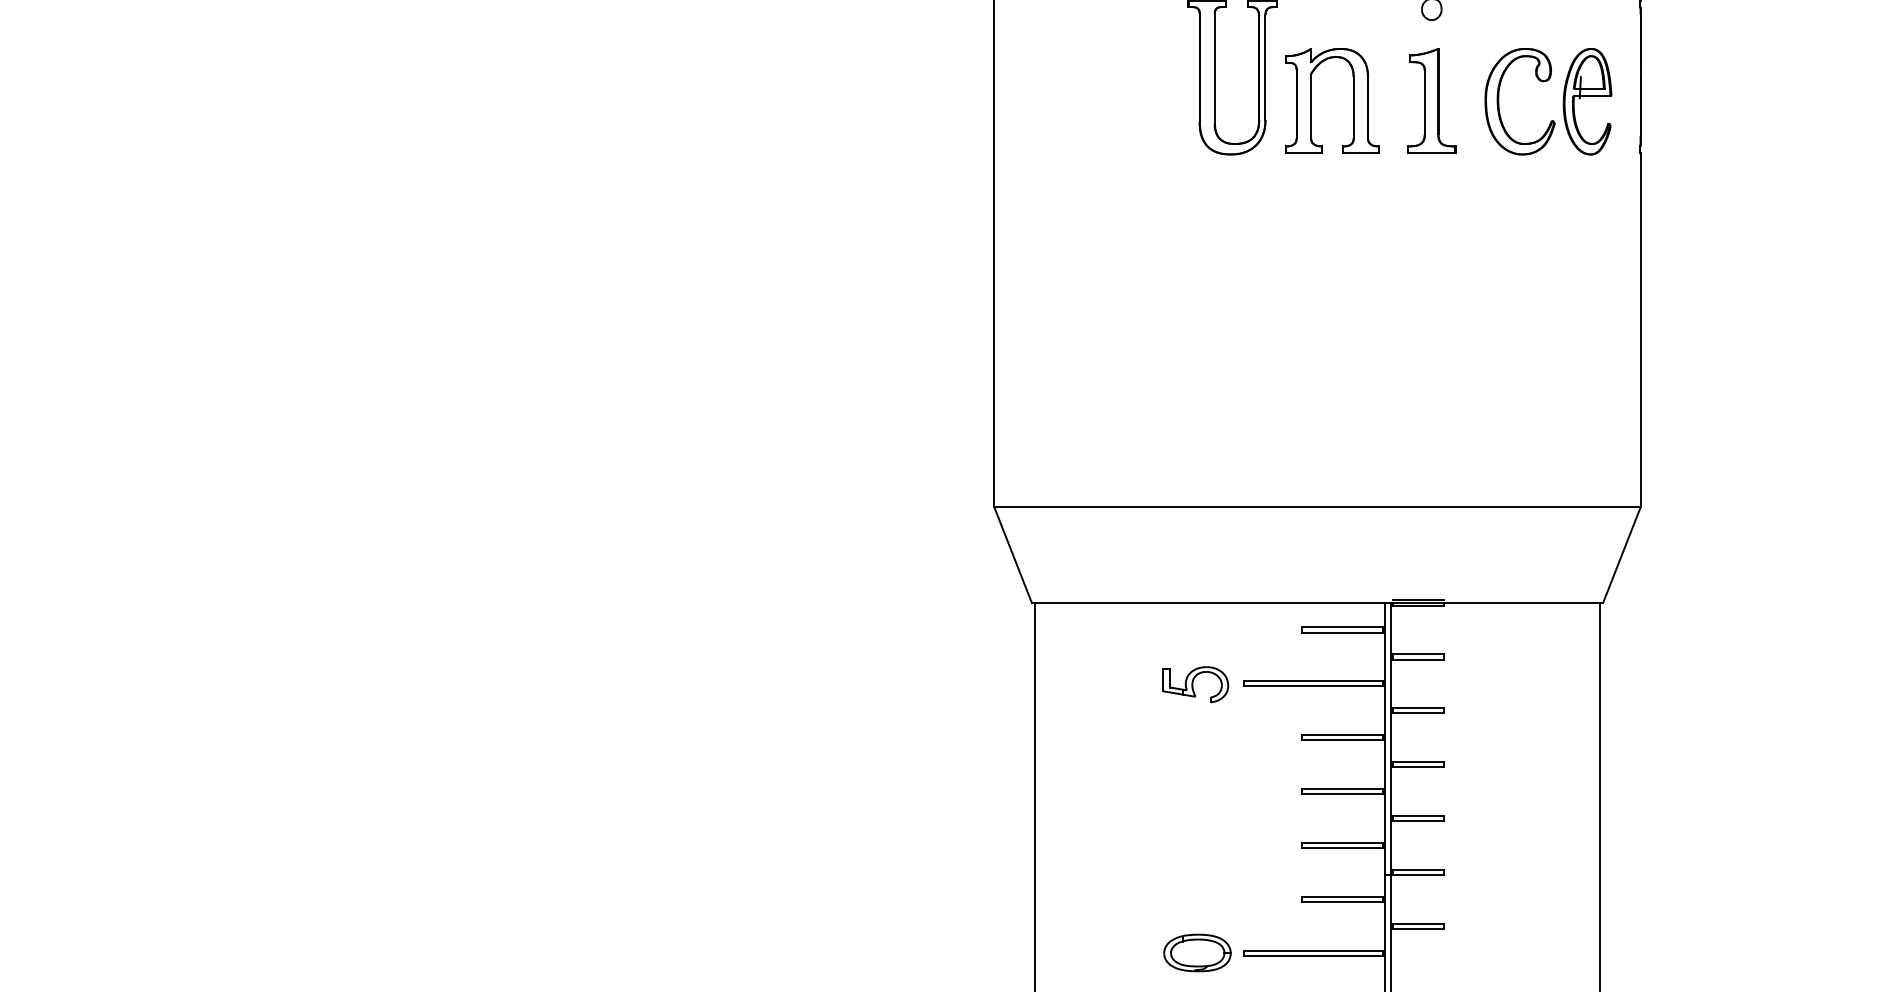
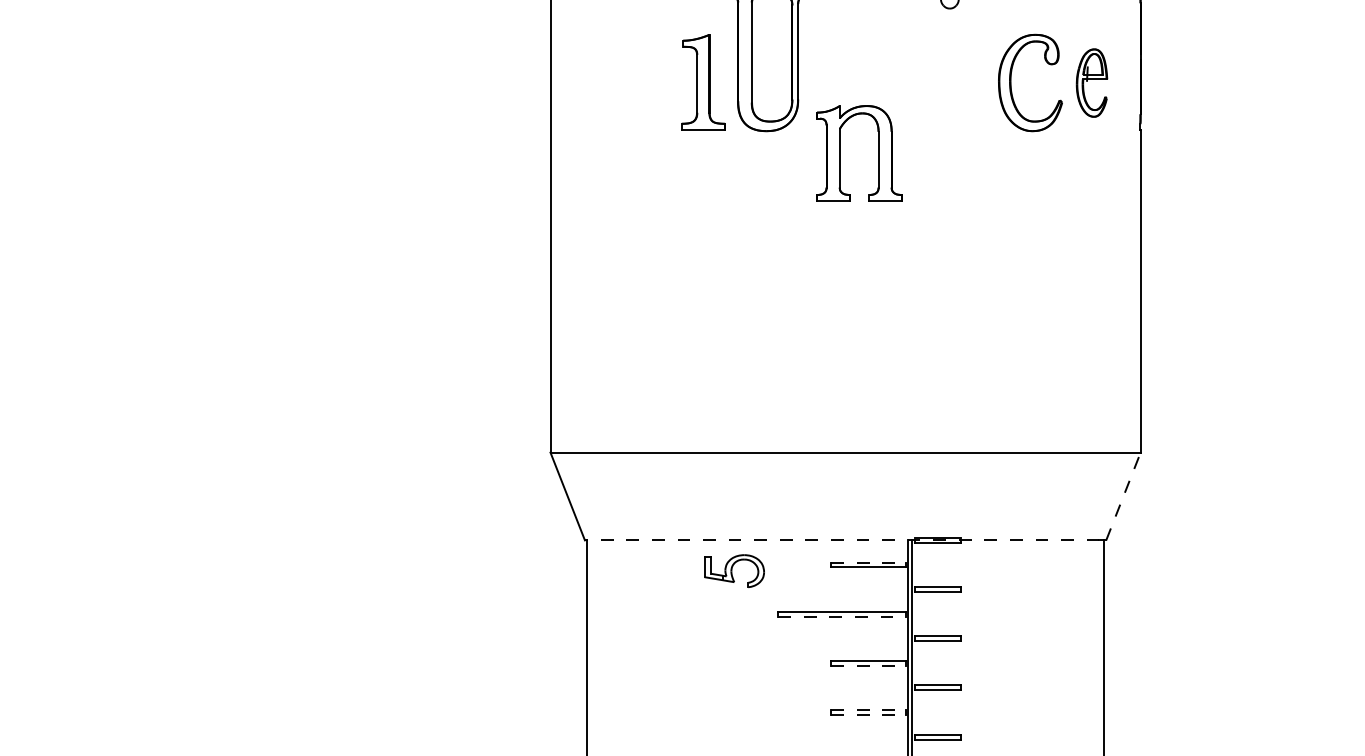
part: (1311, 100) -> (840, 153), moved
part: (1431, 100) -> (703, 81), moved
part: (1587, 101) -> (1091, 82), size x0.7
line: (1622, 554) -> (1123, 496), solid -> dashed
line: (1313, 602) -> (841, 539), solid -> dashed
line: (1342, 627) -> (868, 562), solid -> dashed
part: (1195, 684) -> (734, 571), moved
line: (1313, 686) -> (841, 616), solid -> dashed
line: (1342, 740) -> (868, 665), solid -> dashed
line: (1342, 788) -> (868, 709), solid -> dashed
line: (1342, 794) -> (868, 715), solid -> dashed

